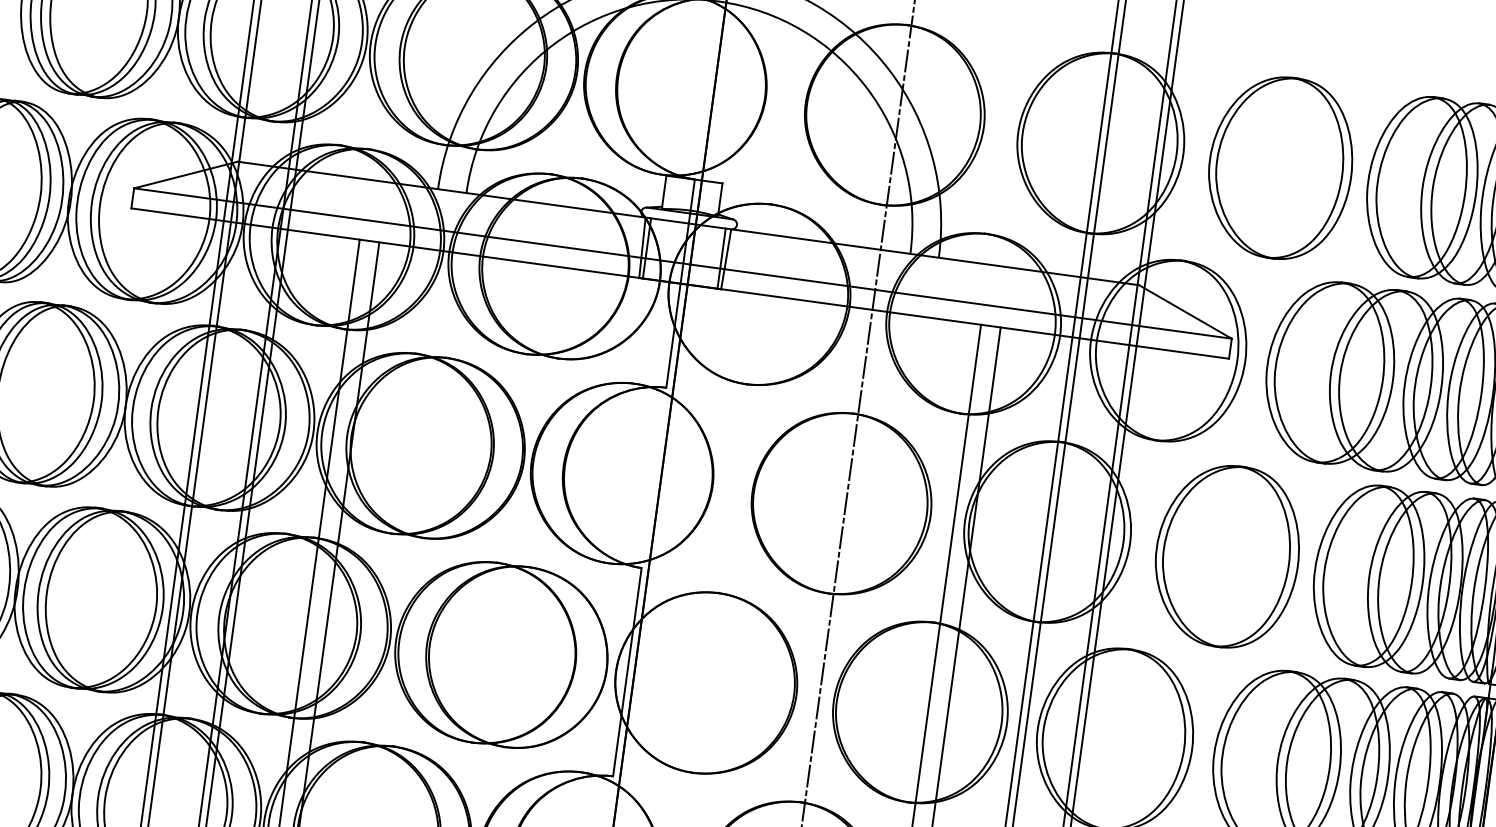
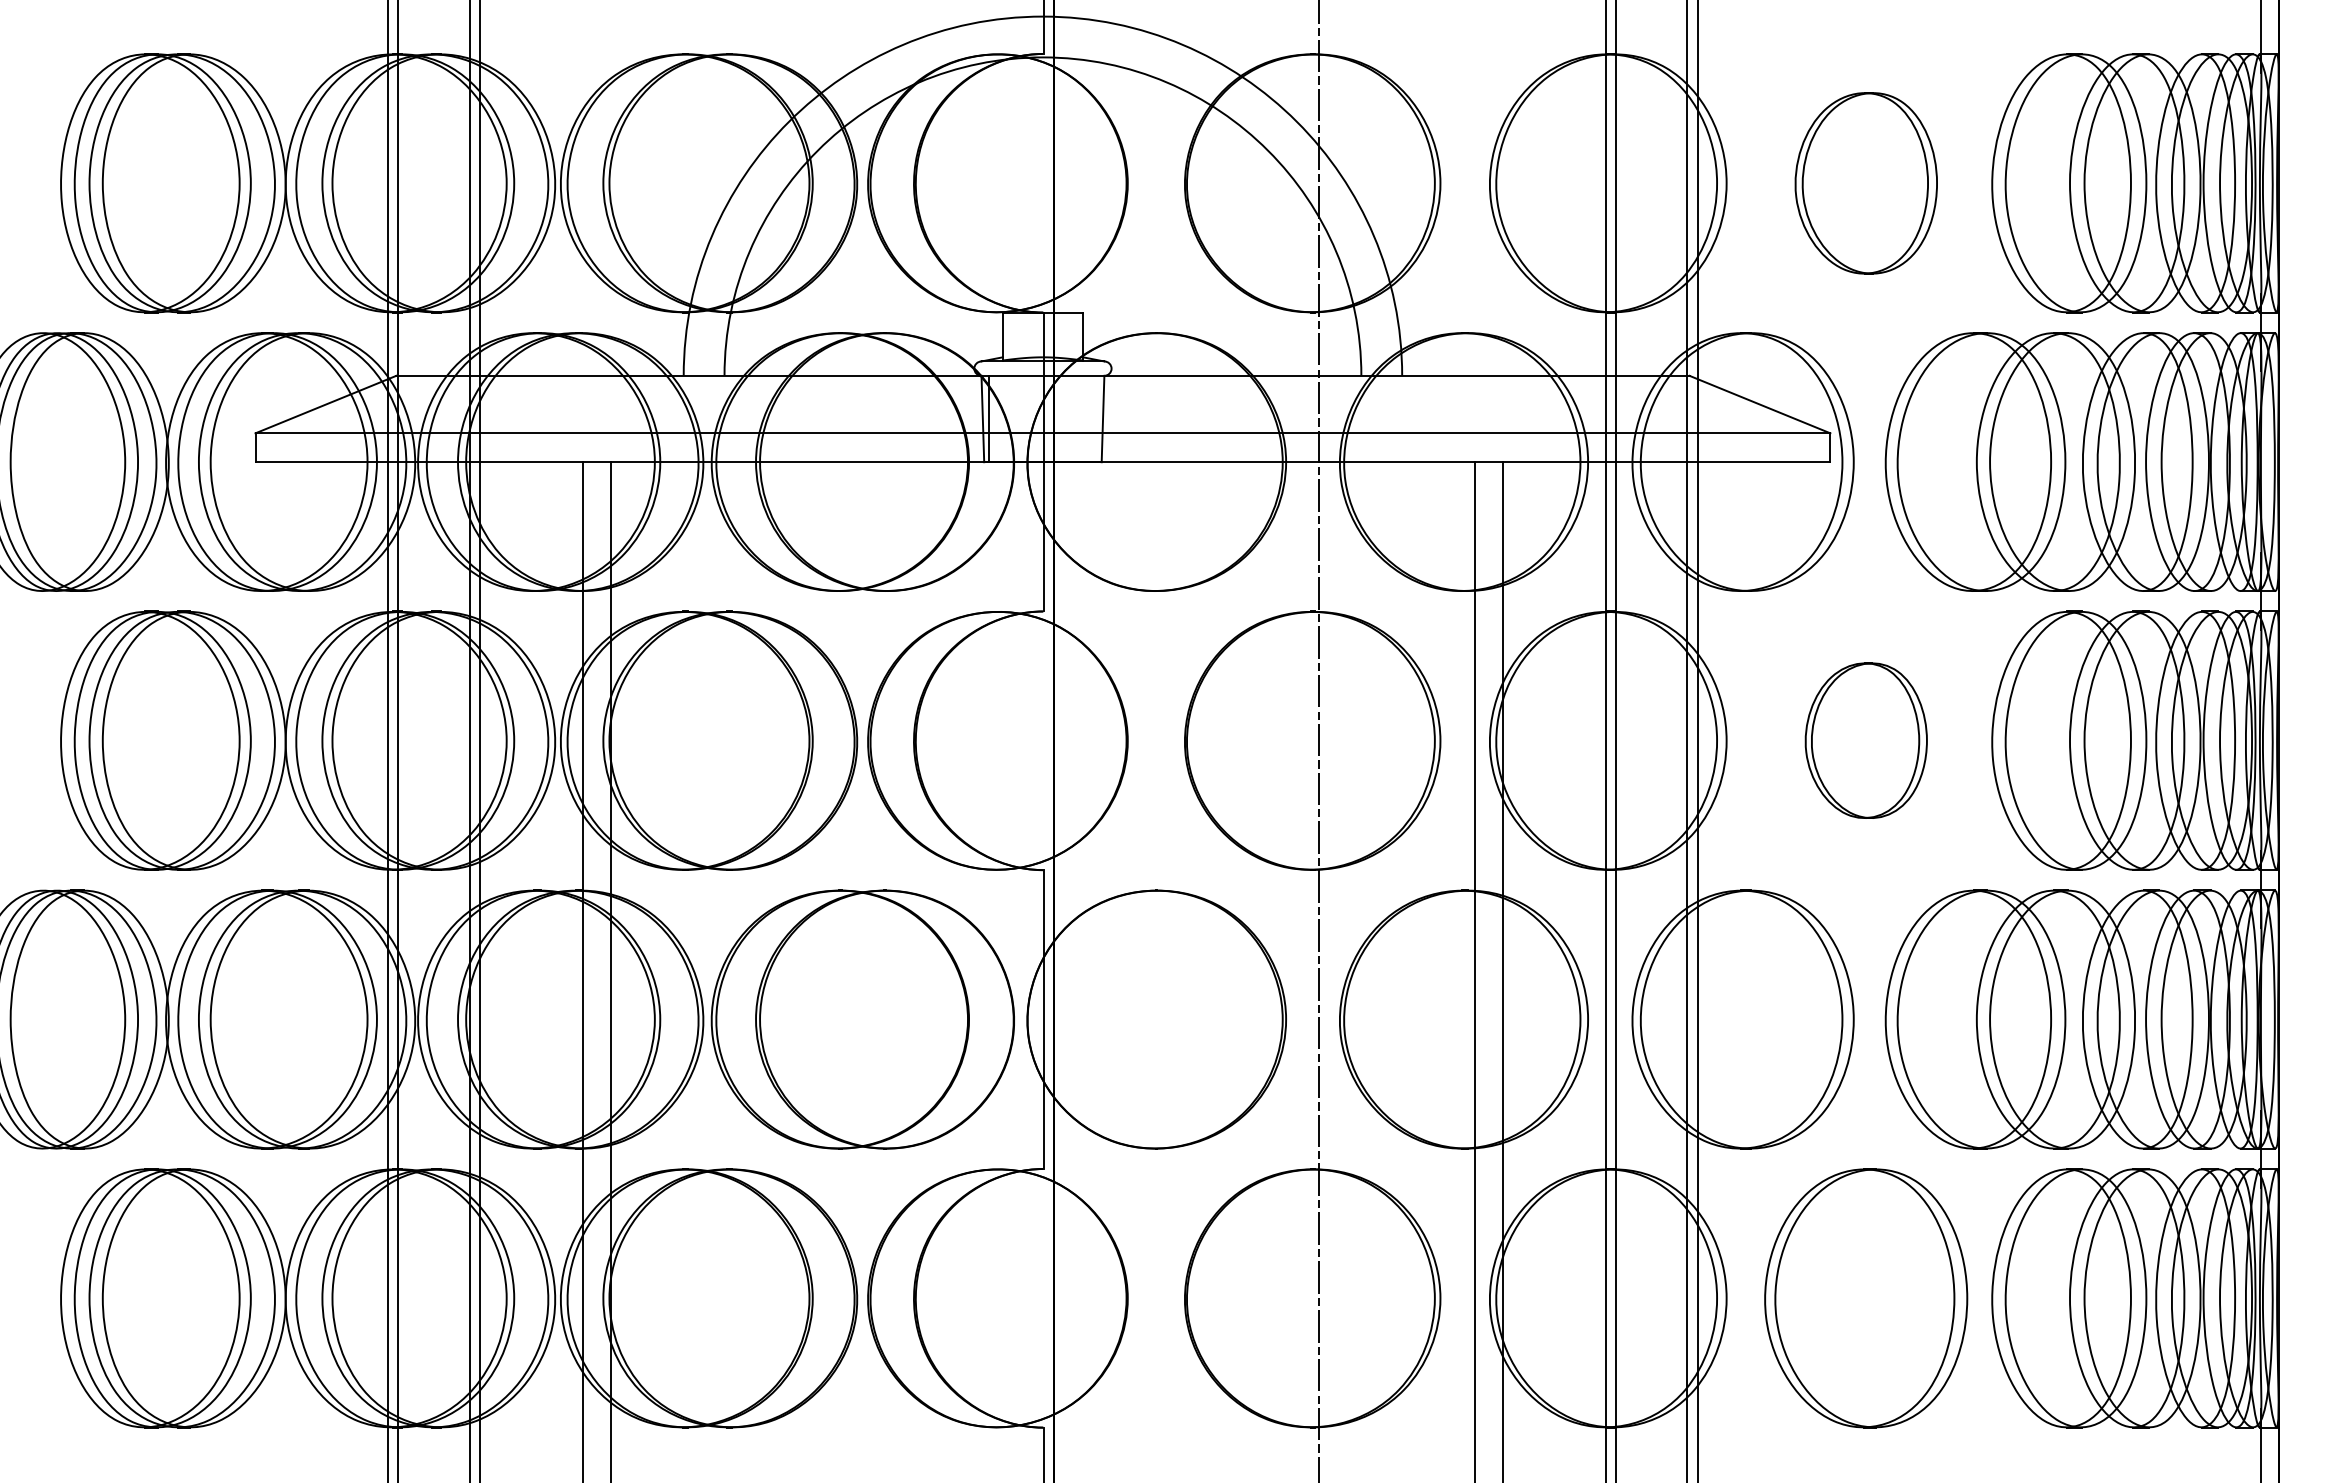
part: (1280, 168) -> (1866, 183), size x0.7
line: (721, 258) -> (1096, 418), removed
part: (1227, 556) -> (1866, 740), size x0.6

